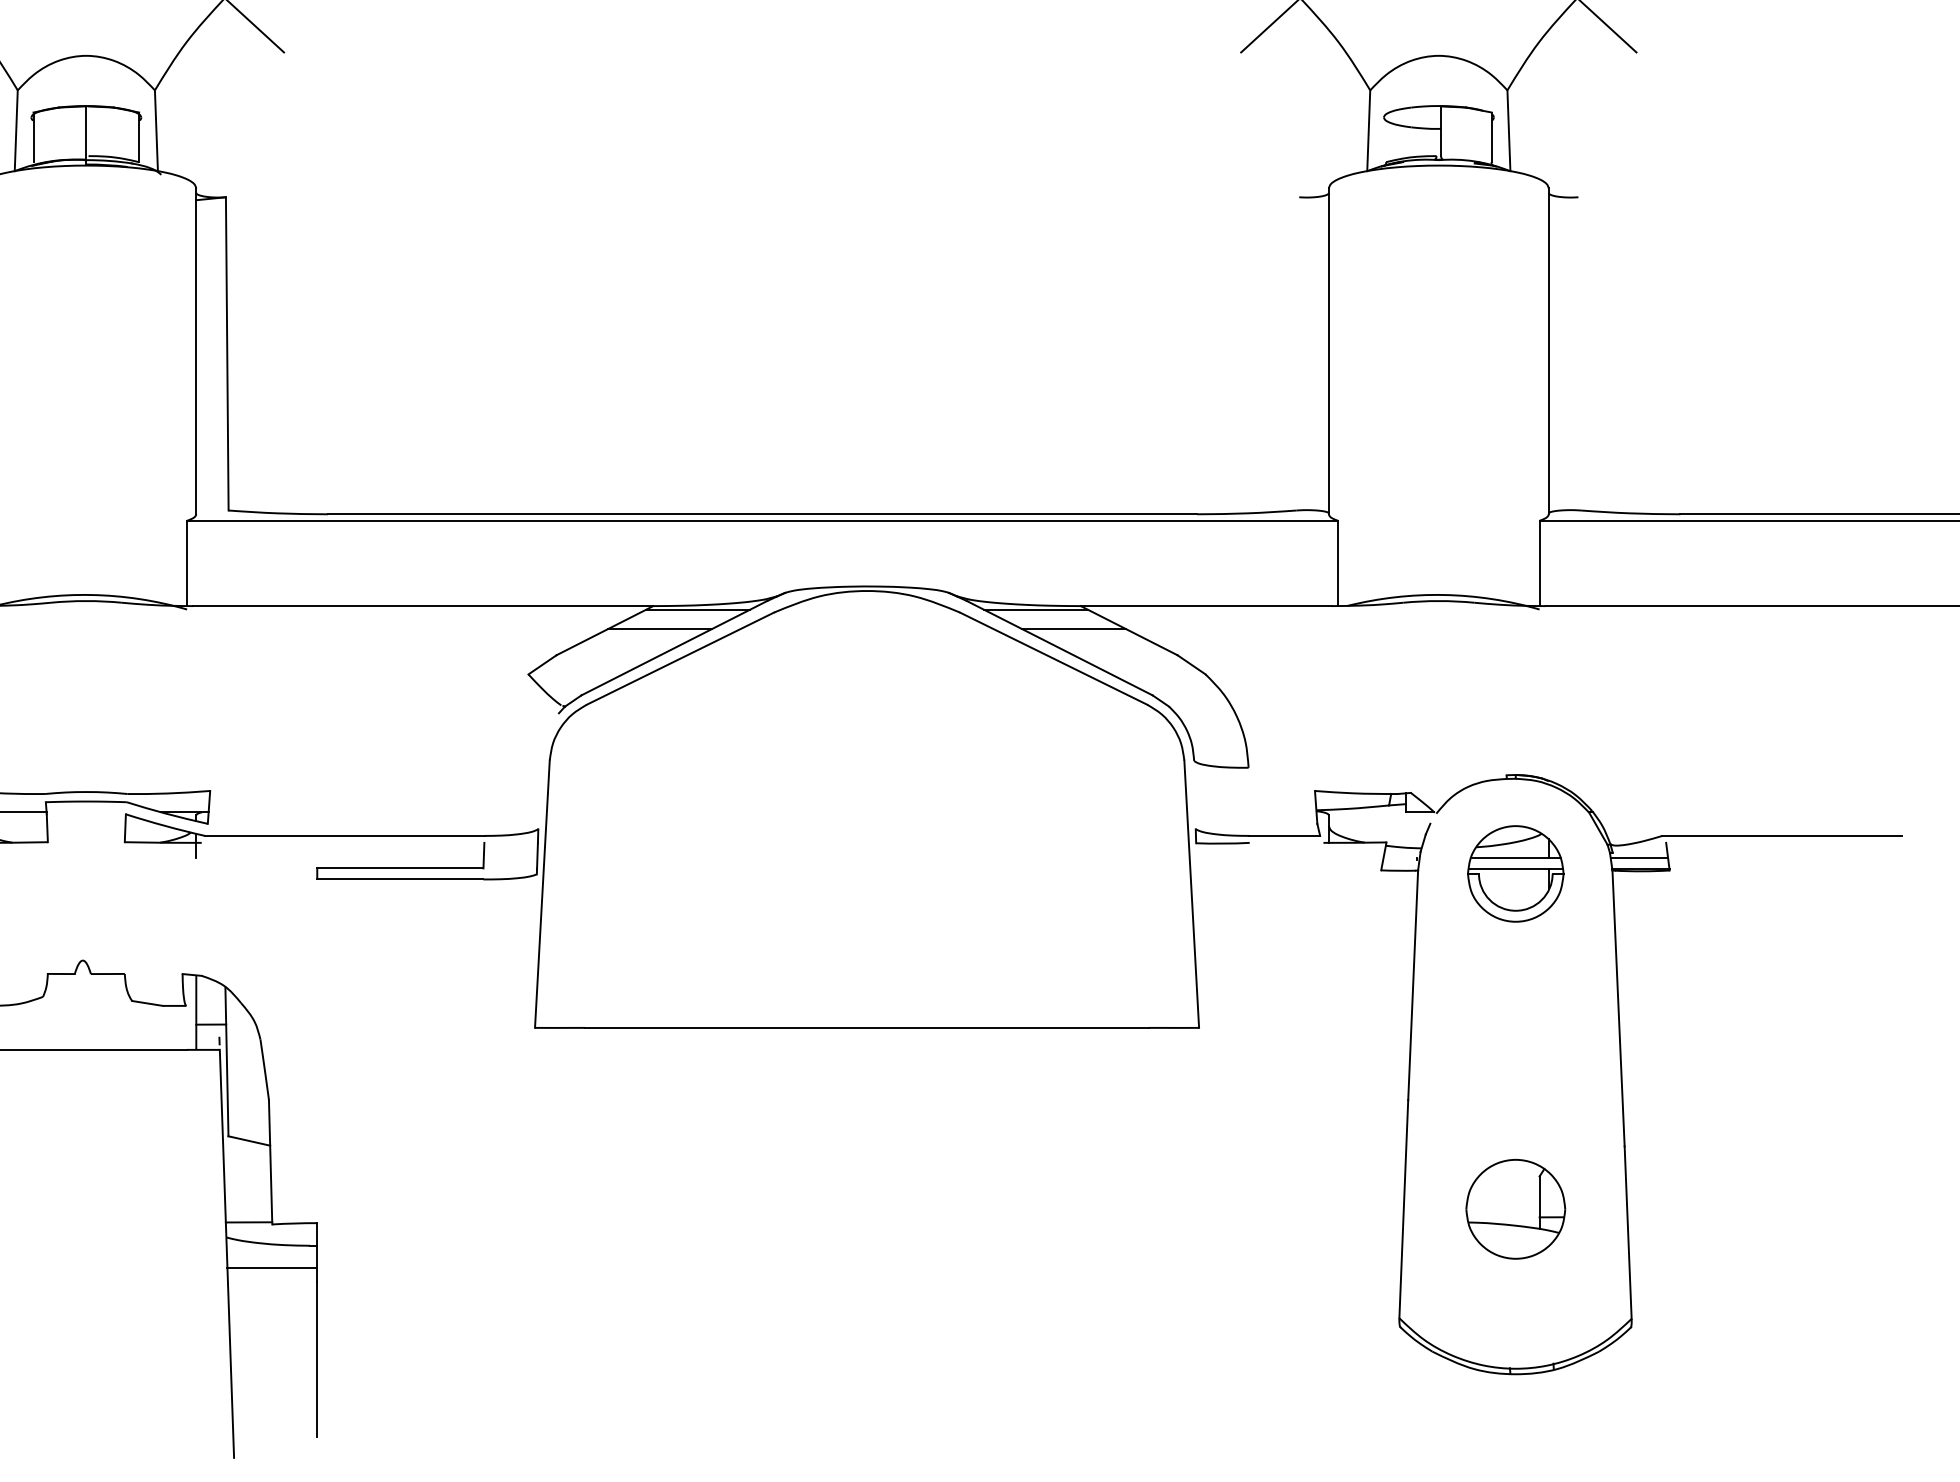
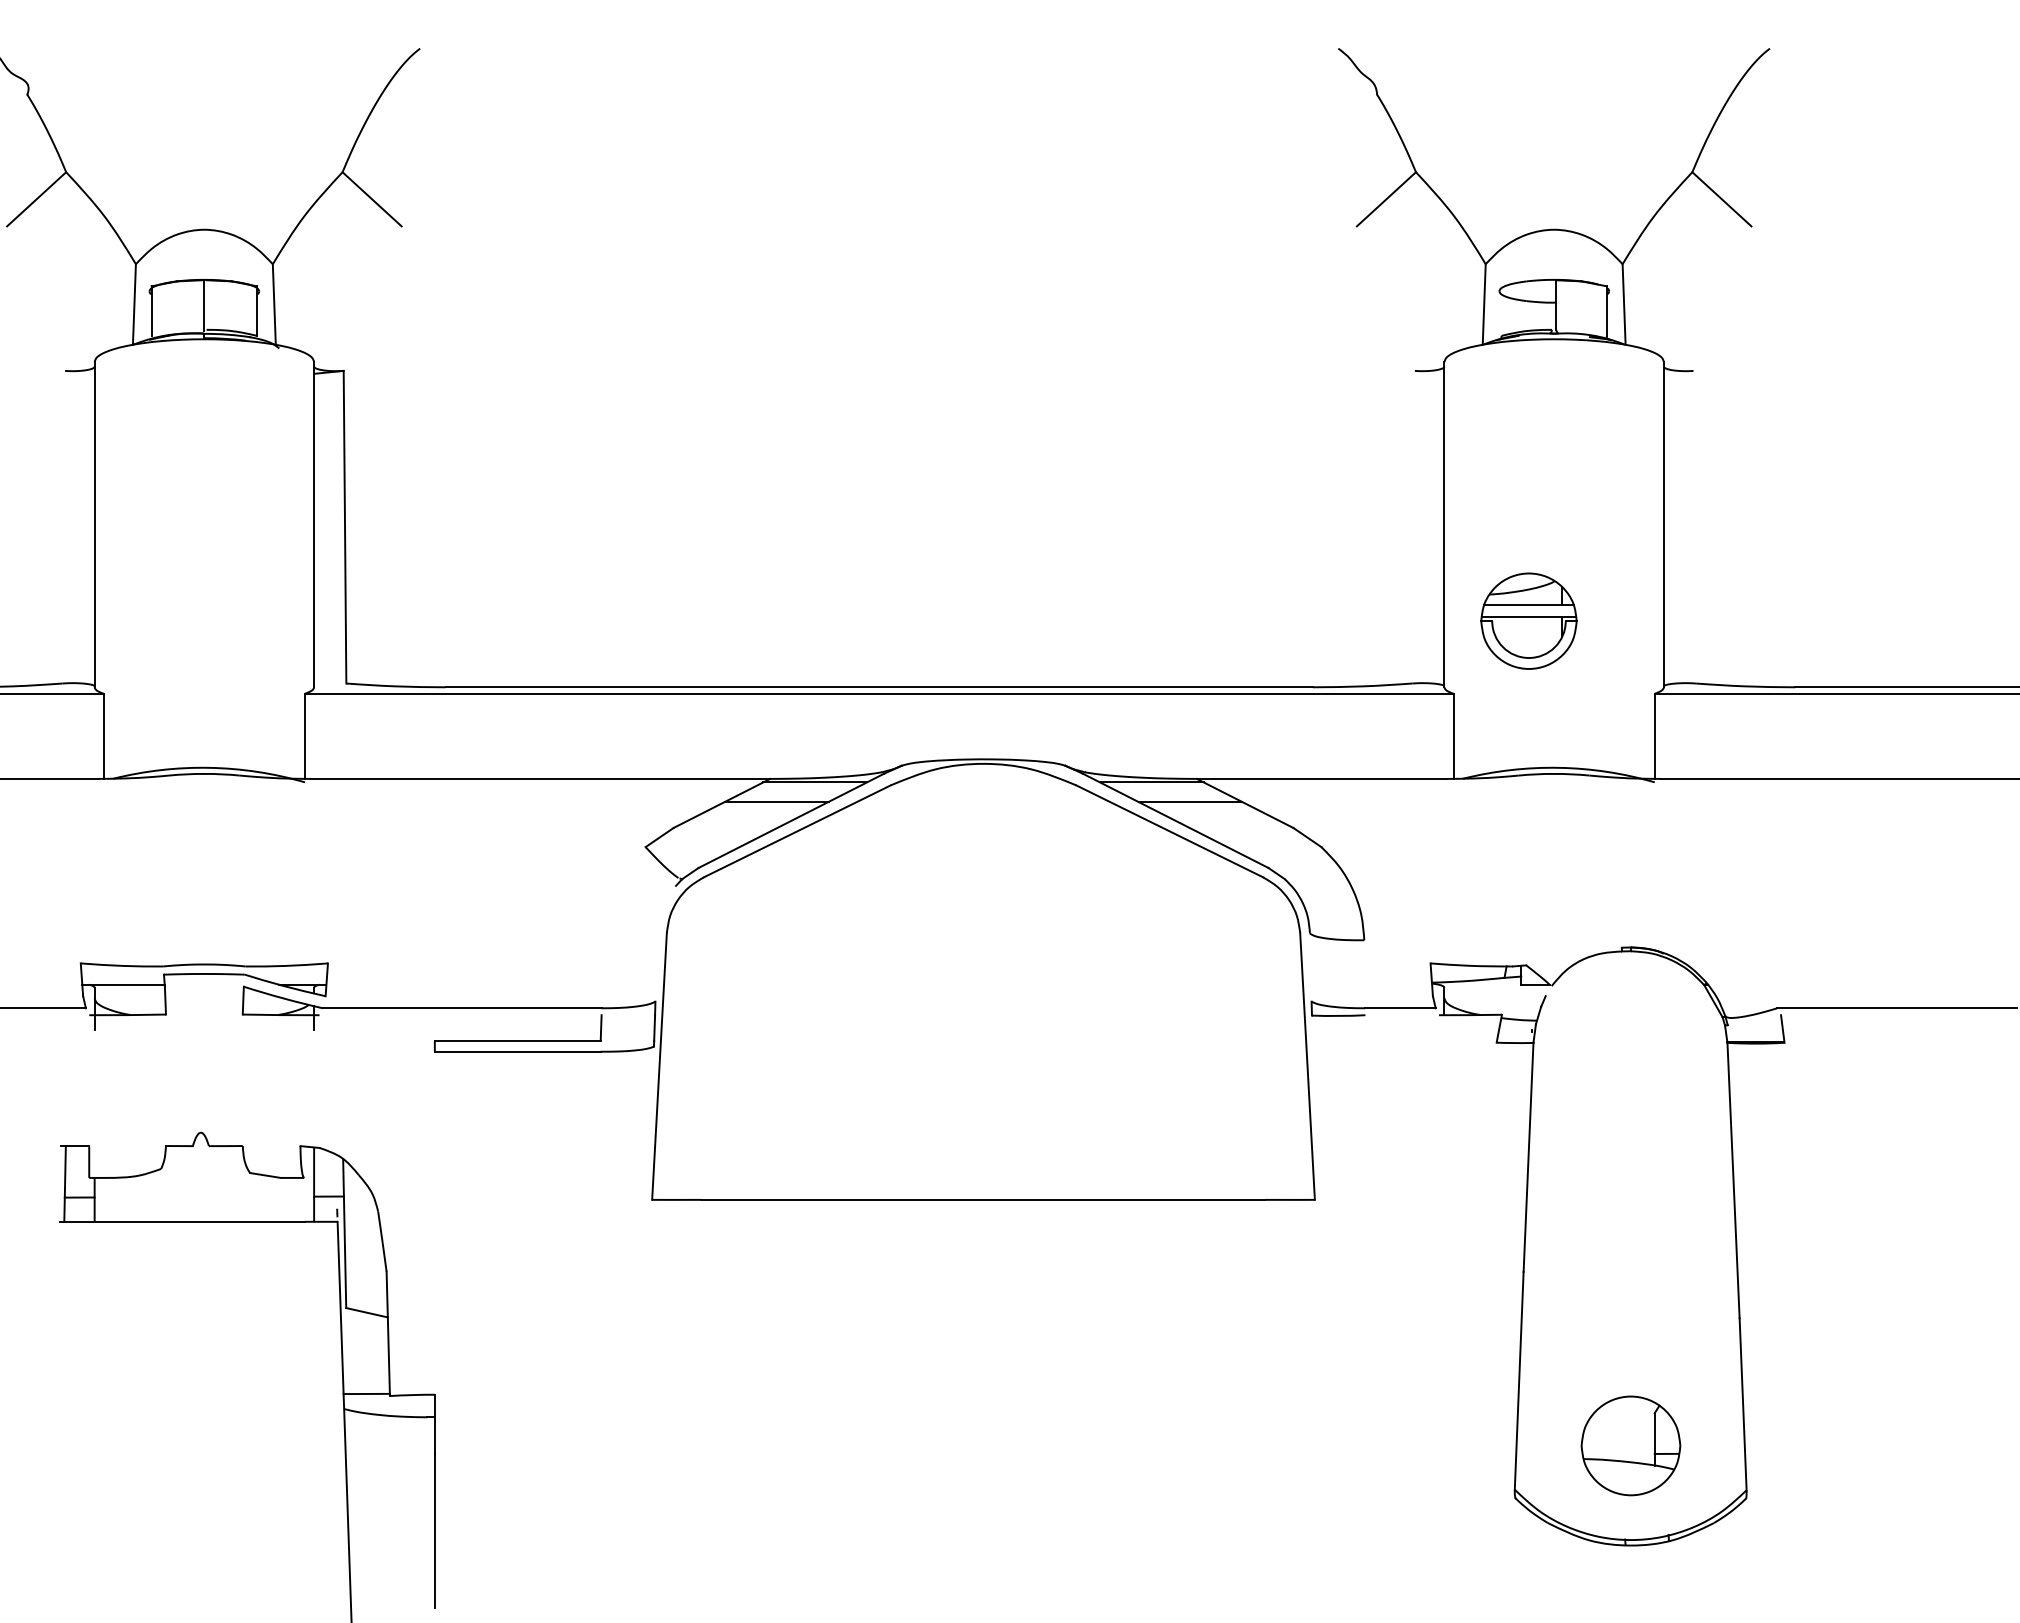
line: (1638, 858) -> (1753, 1030), removed
part: (1515, 873) -> (1528, 620), moved
part: (1515, 1208) -> (1630, 1445), moved
line: (271, 1268) -> (389, 1439), removed

